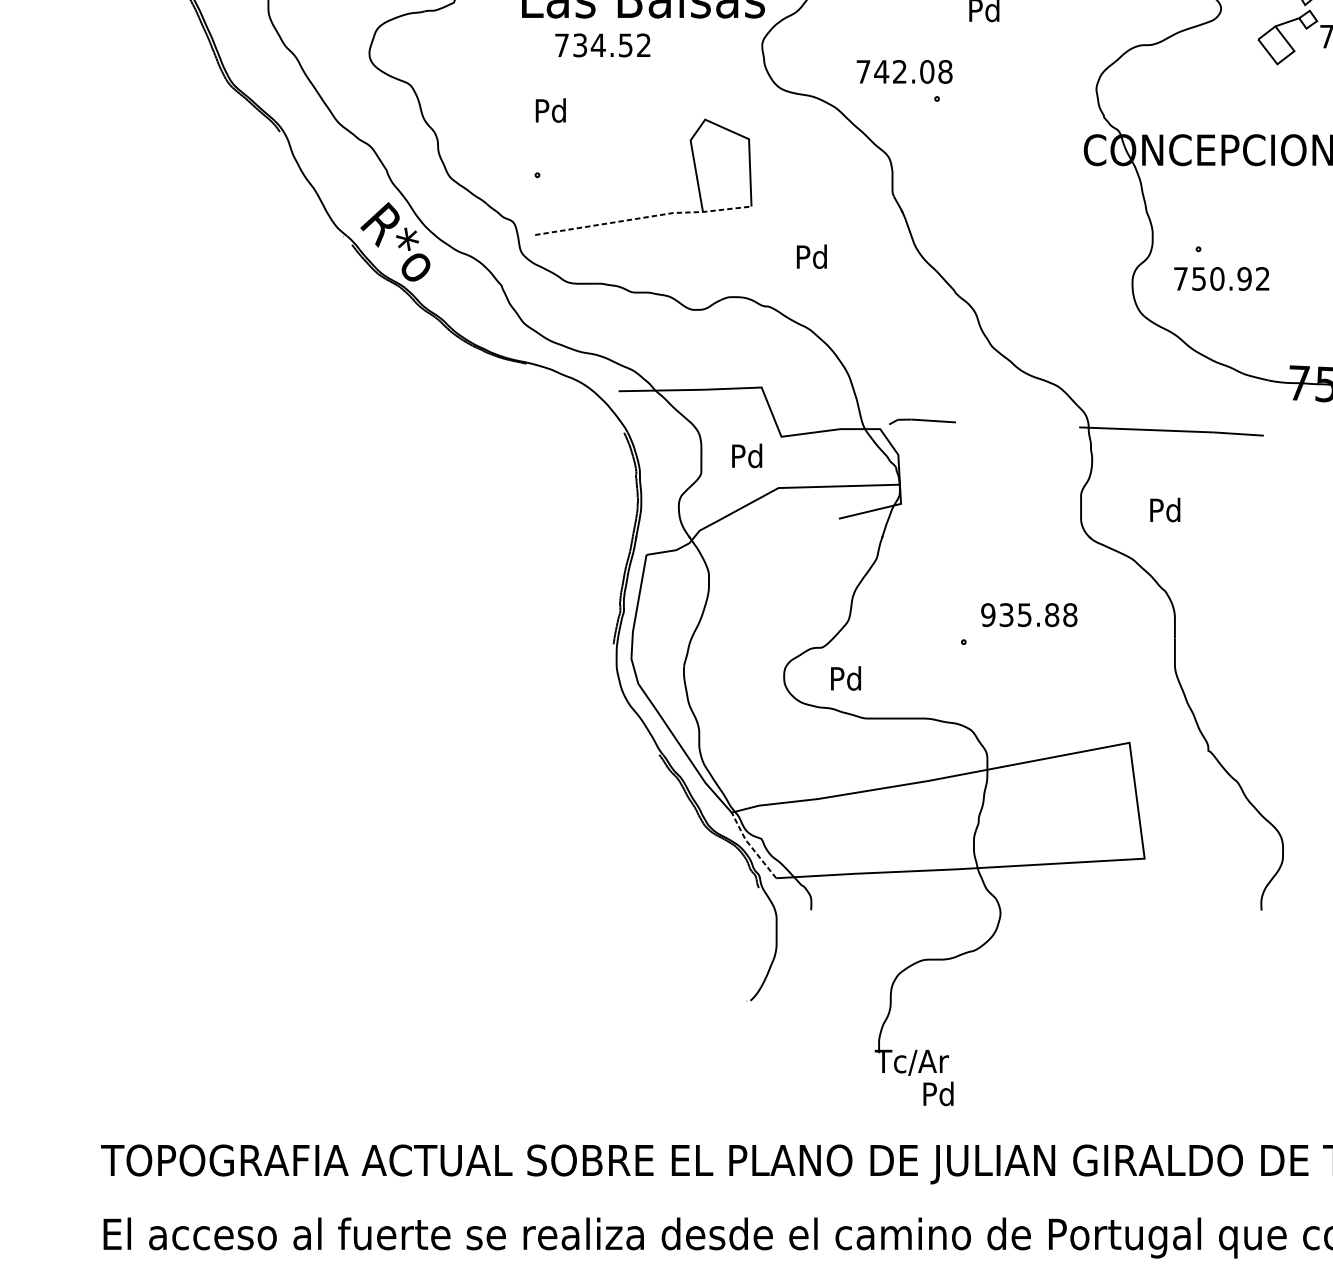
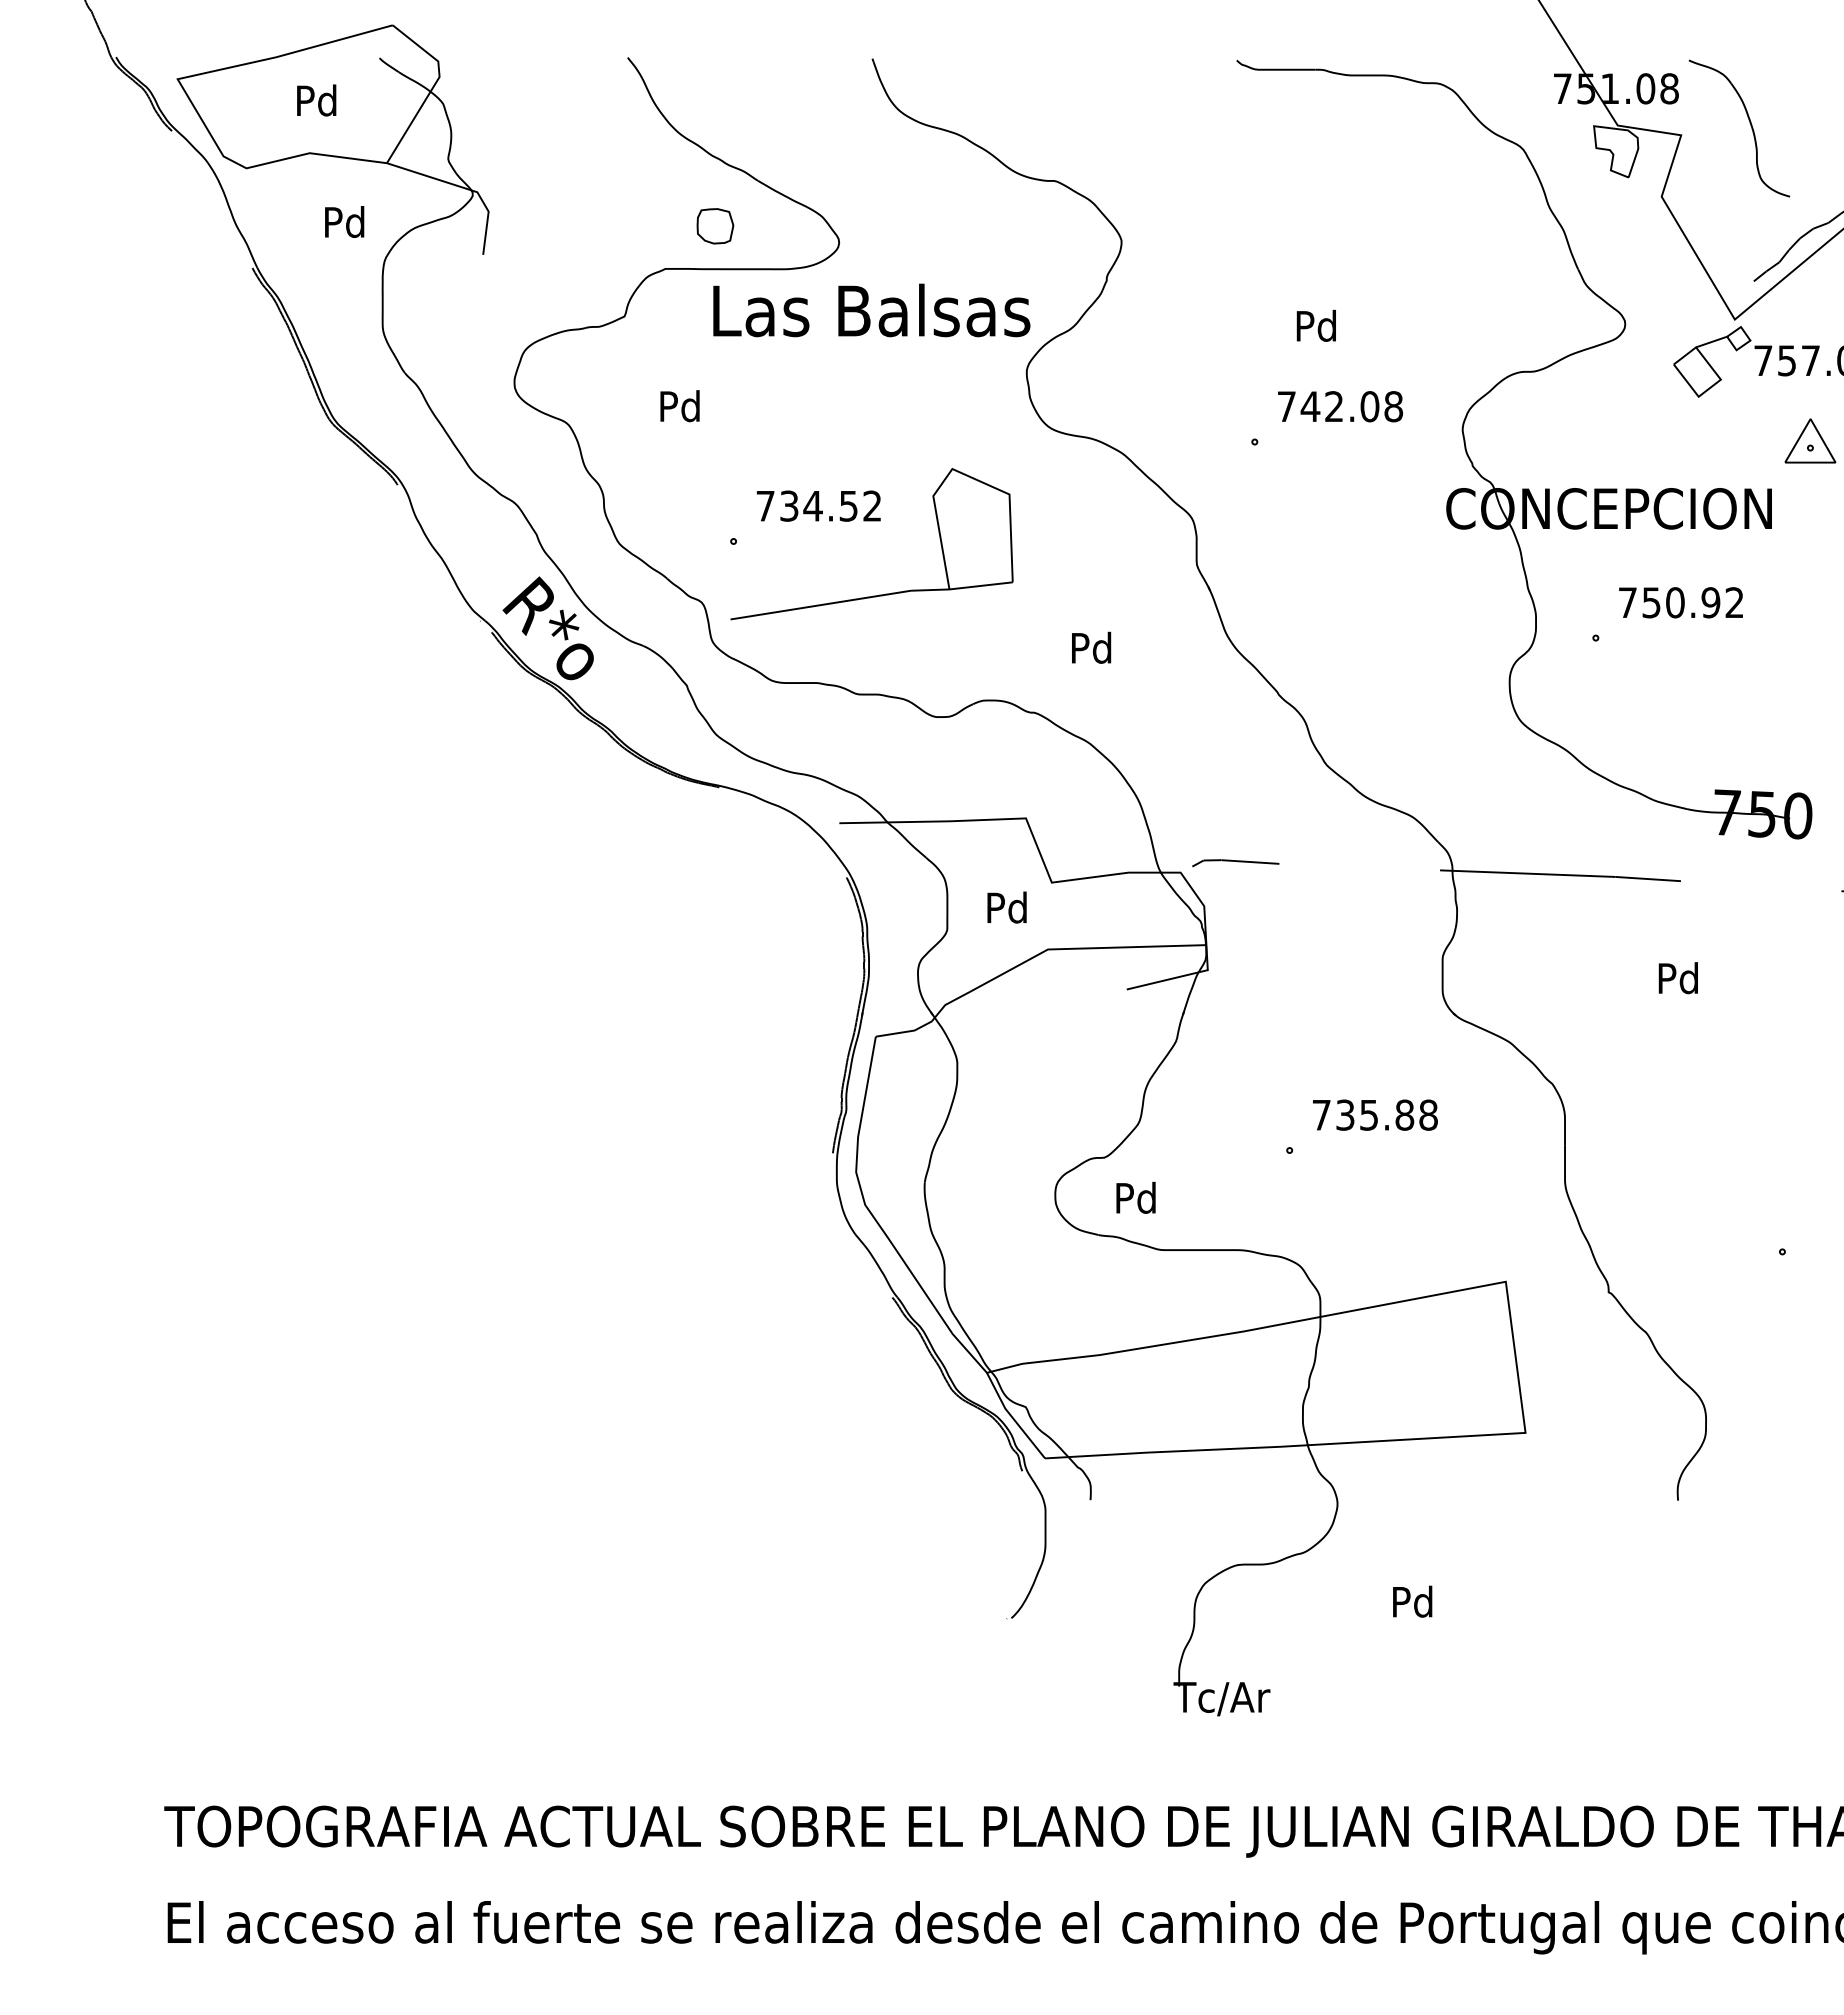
text: (602, 44) -> (818, 505), moved
text: (904, 71) -> (1340, 406), moved
text: (550, 110) -> (679, 406), moved
line: (643, 217) -> (872, 596), dashed -> solid
text: (1221, 278) -> (1680, 602), moved
text: (1164, 510) -> (1677, 978), moved
text: (988, 614) -> (1321, 1114), 935.88 -> 735.88
line: (751, 846) -> (1012, 1417), dashed -> solid
text: (938, 1093) -> (1412, 1601), moved

